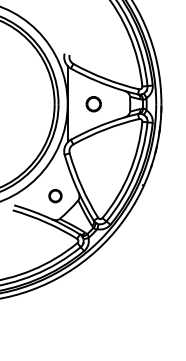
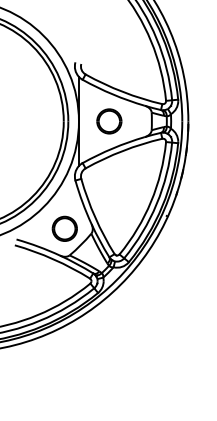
part: (93, 104) -> (109, 121), size x1.43
part: (55, 195) -> (64, 228), size x1.67

